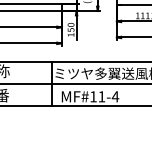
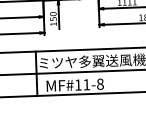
text: (115, 96) -> (100, 83), MF#11-4 -> MF#11-8

